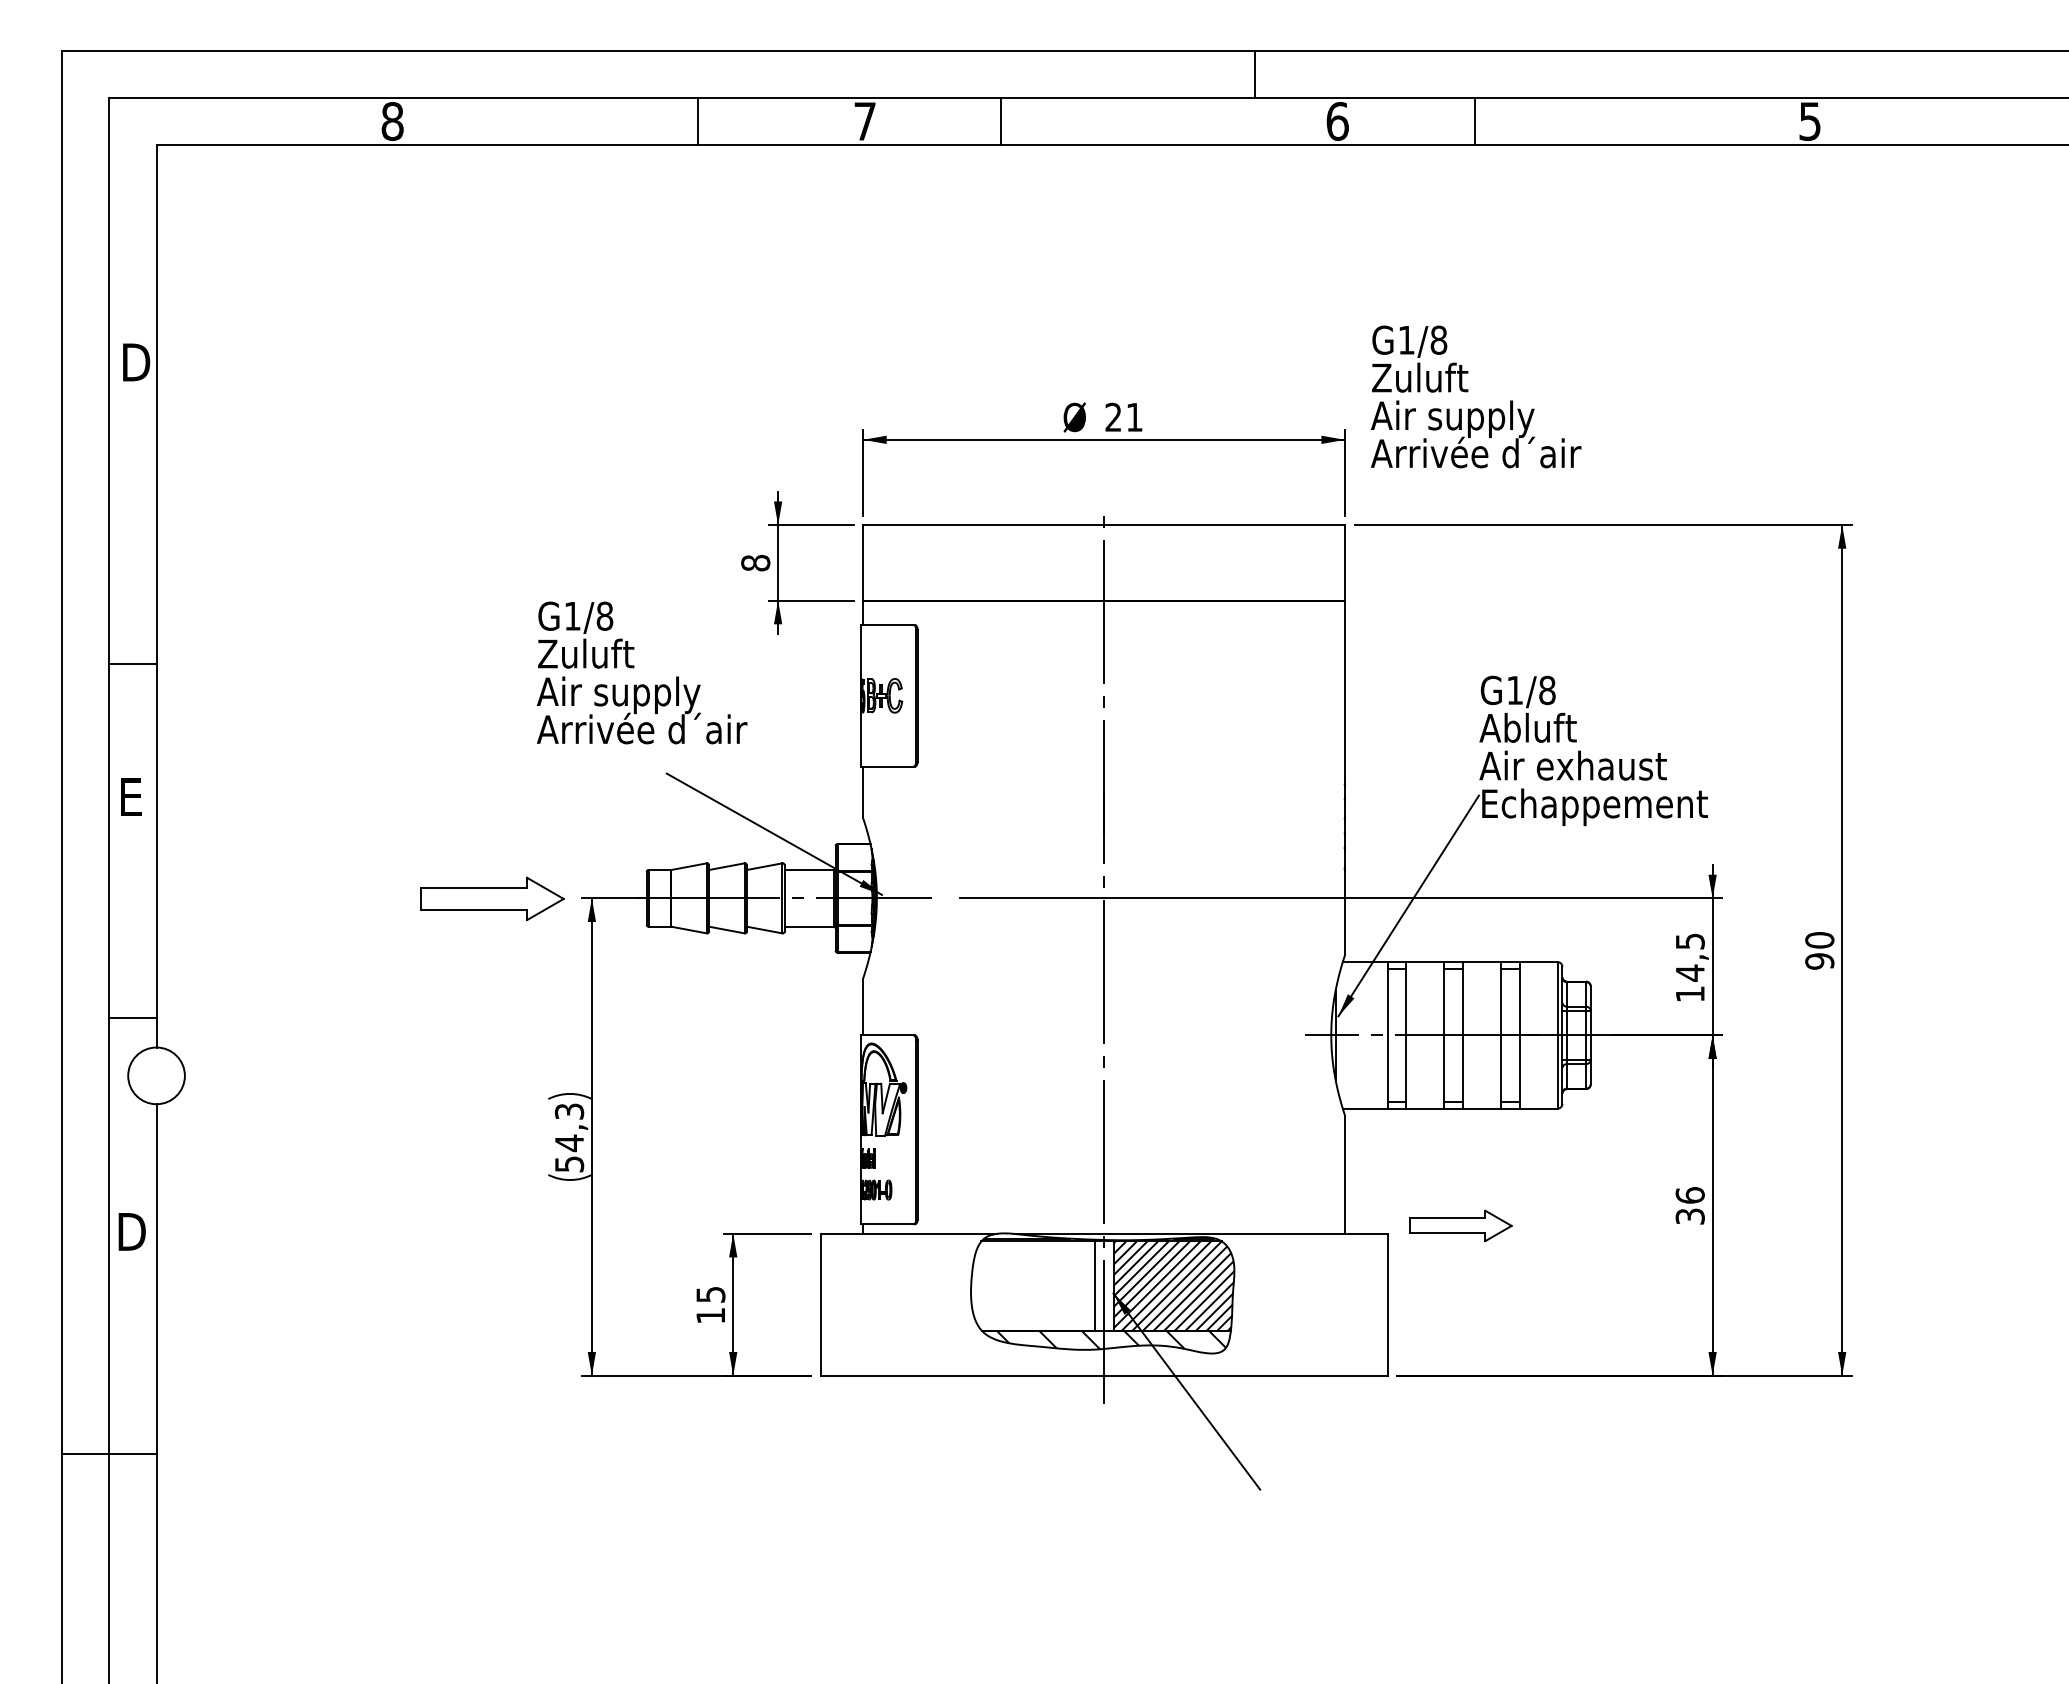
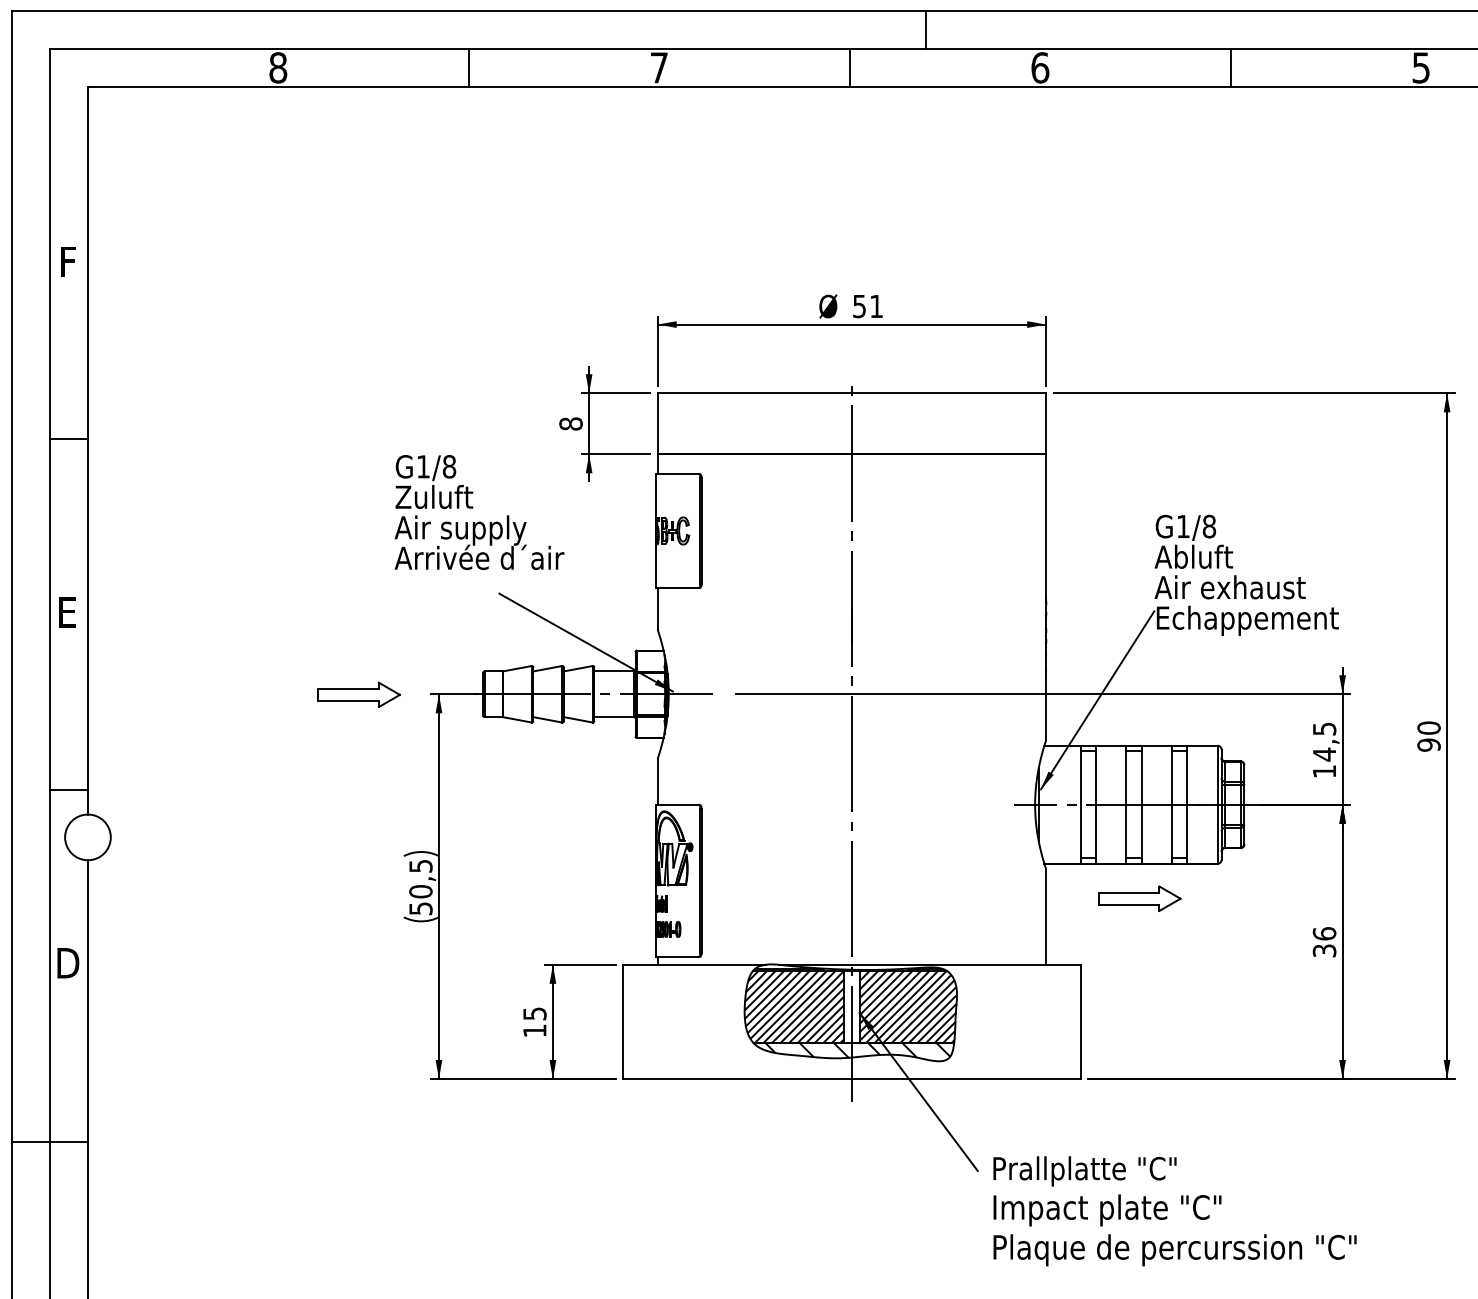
line: (1255, 73) -> (926, 29), moved
line: (698, 121) -> (469, 67), moved
line: (1000, 121) -> (849, 67), moved
line: (1475, 121) -> (1231, 67), moved
text: (136, 362) -> (71, 262), D -> F
part: (1468, 391) -> (1145, 285), removed
text: (1113, 416) -> (859, 305), 21 -> 51
line: (132, 664) -> (68, 438), moved
part: (492, 899) -> (358, 695), size x0.71
text: (569, 1127) -> (420, 879), 54,3 -> 50,5
part: (1460, 1225) -> (1139, 898), moved
hatch: (1032, 1286) -> (794, 1007), added
part: (1495, 1539) -> (1167, 1211), added

